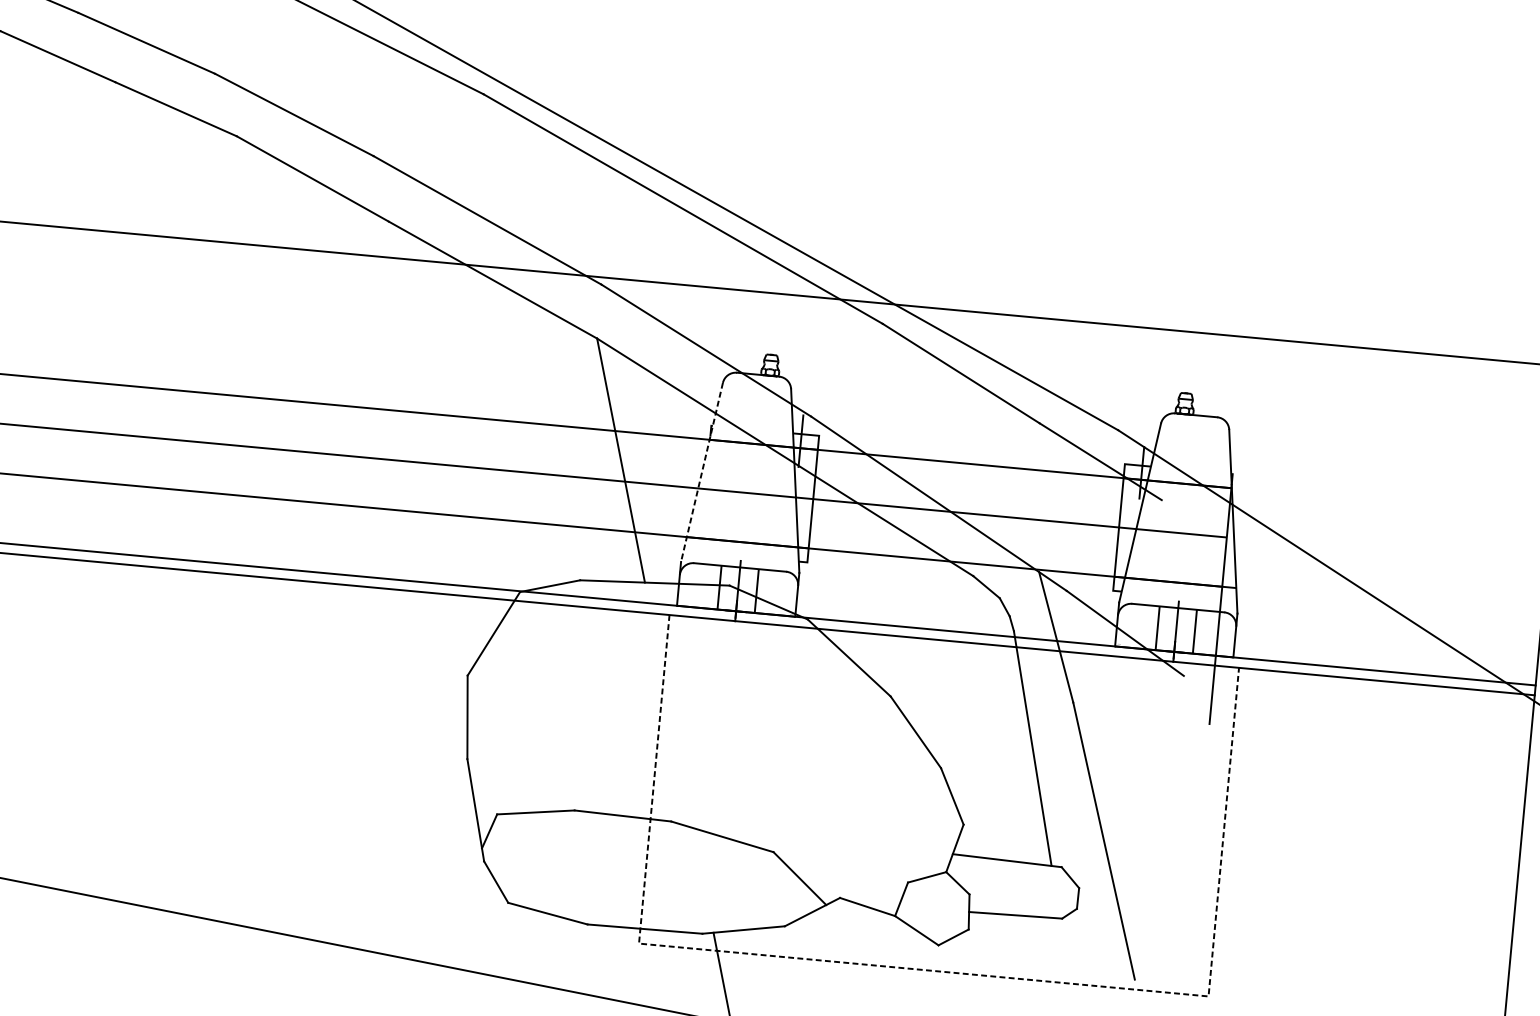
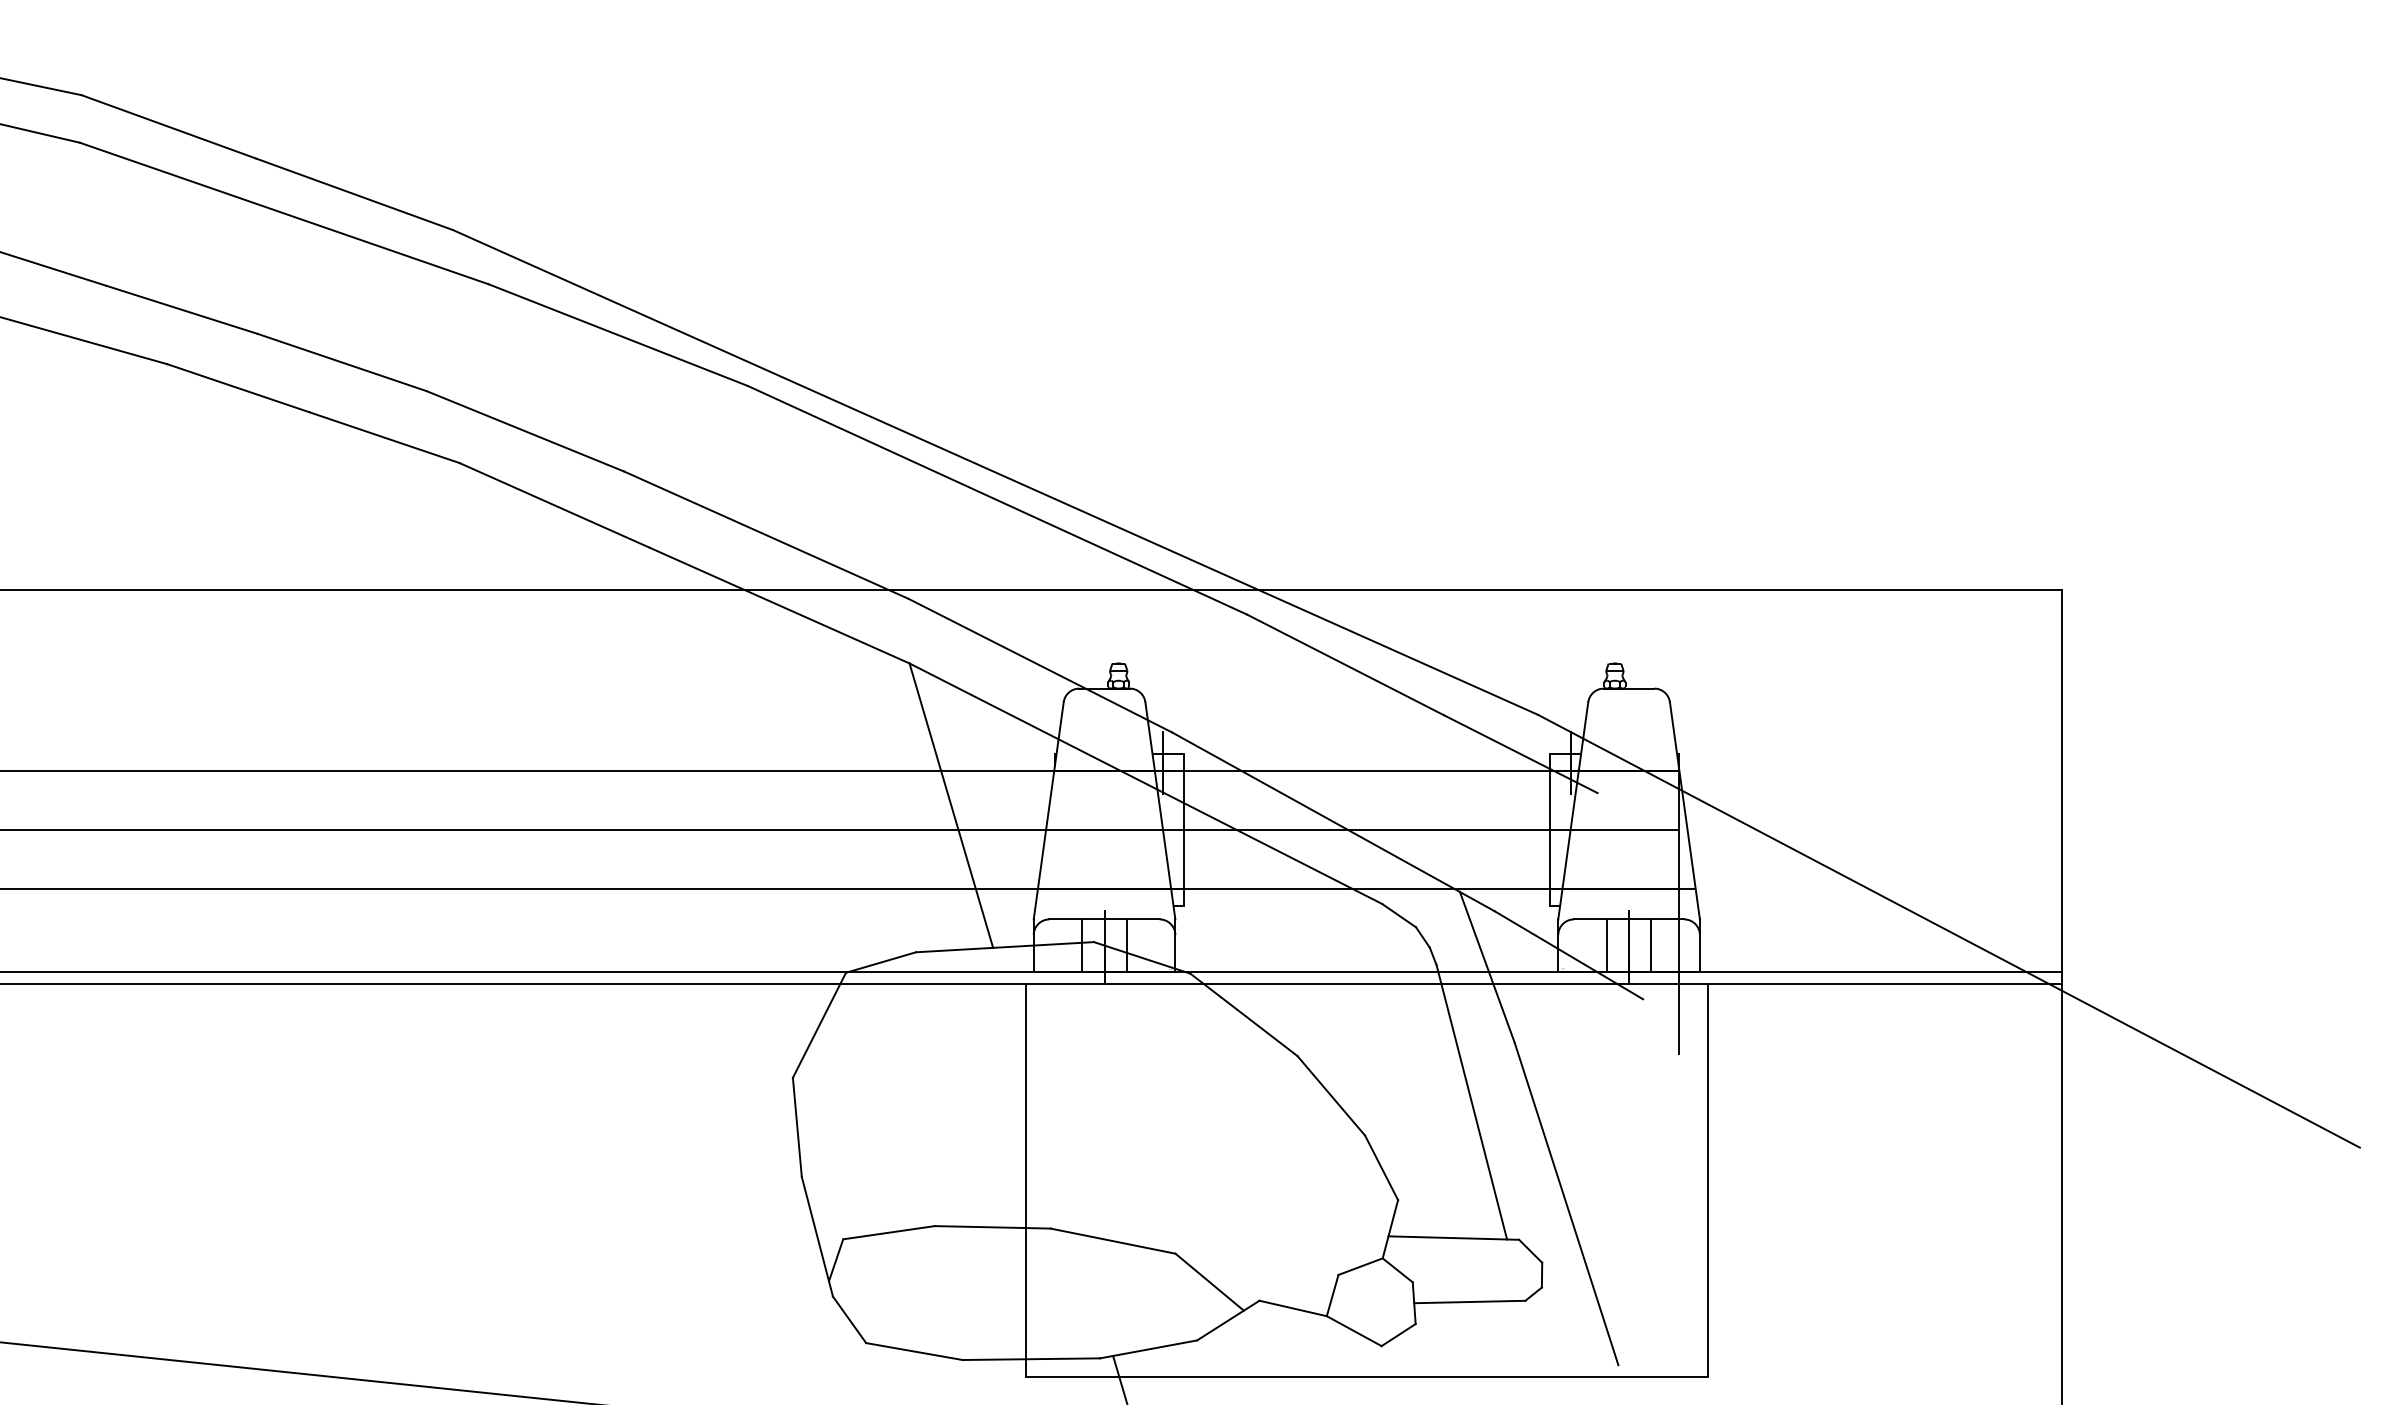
line: (701, 472) -> (1048, 810), dashed -> solid
line: (923, 970) -> (1366, 1377), dashed -> solid

